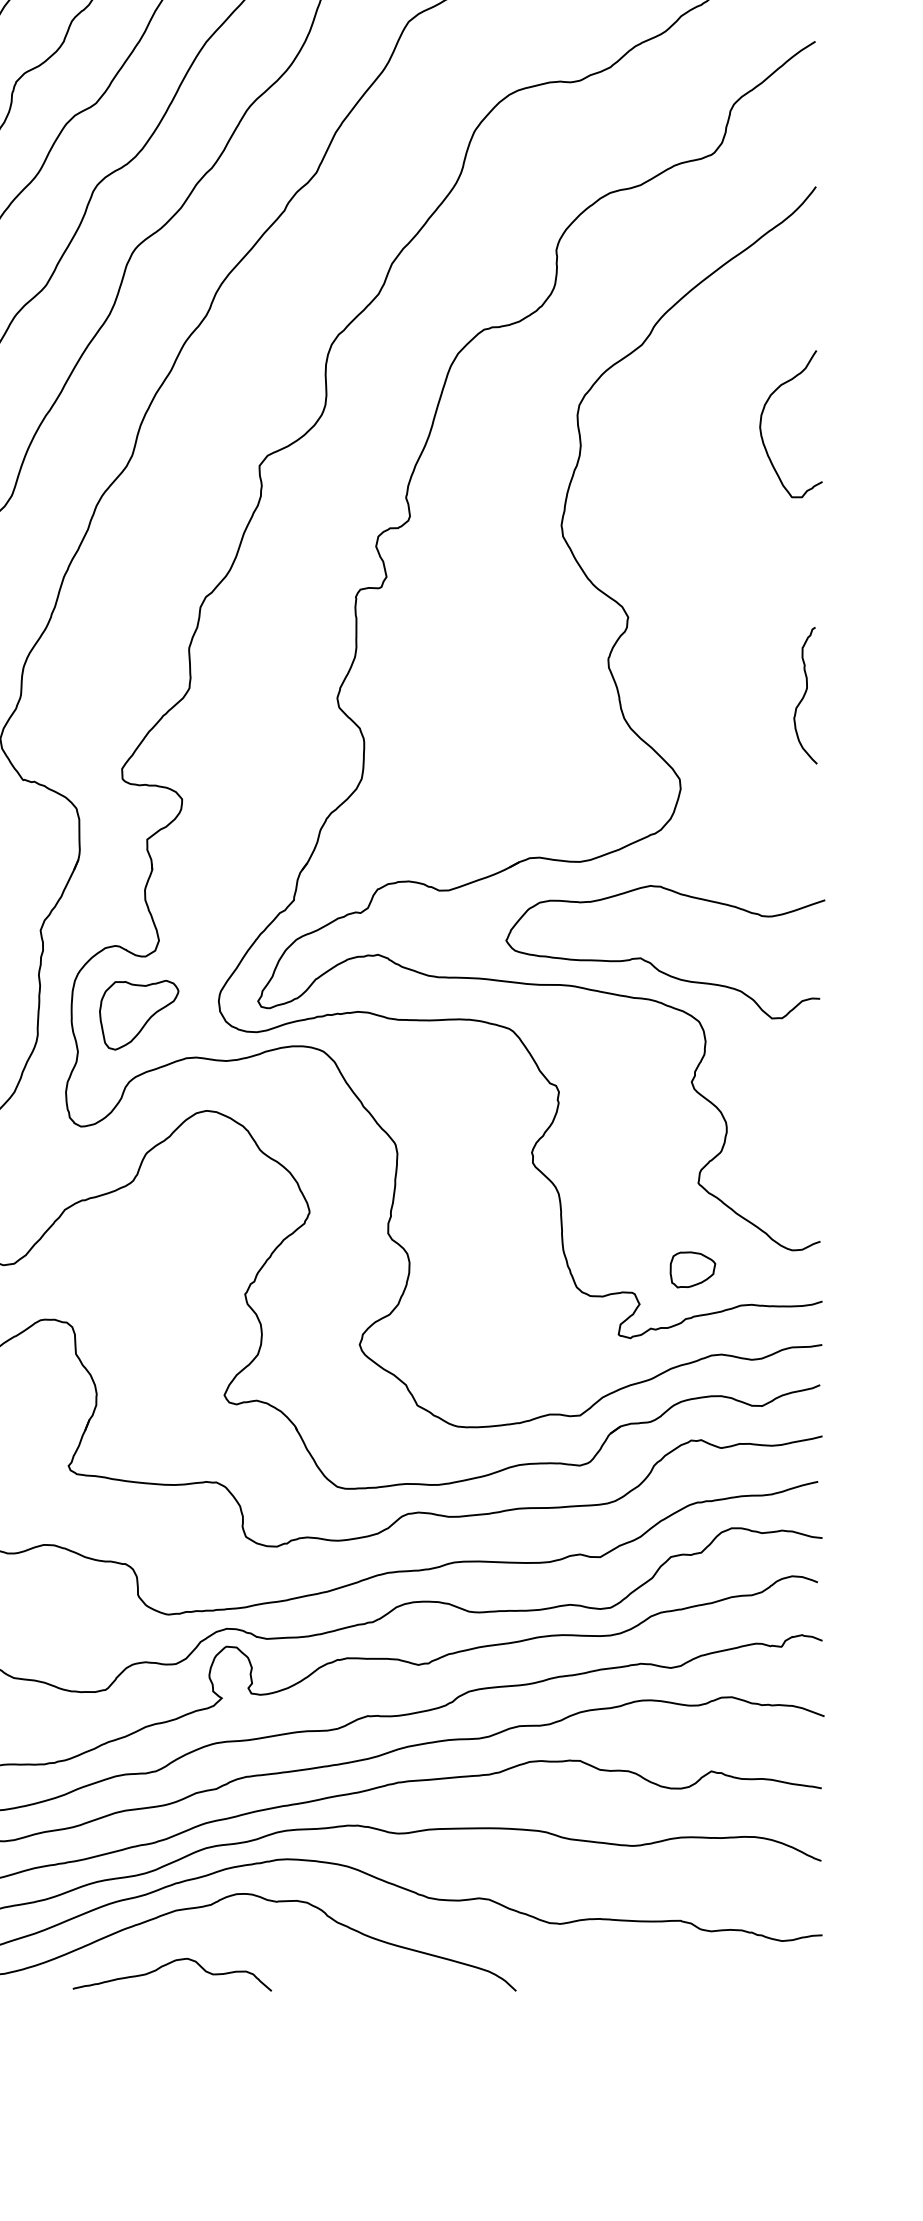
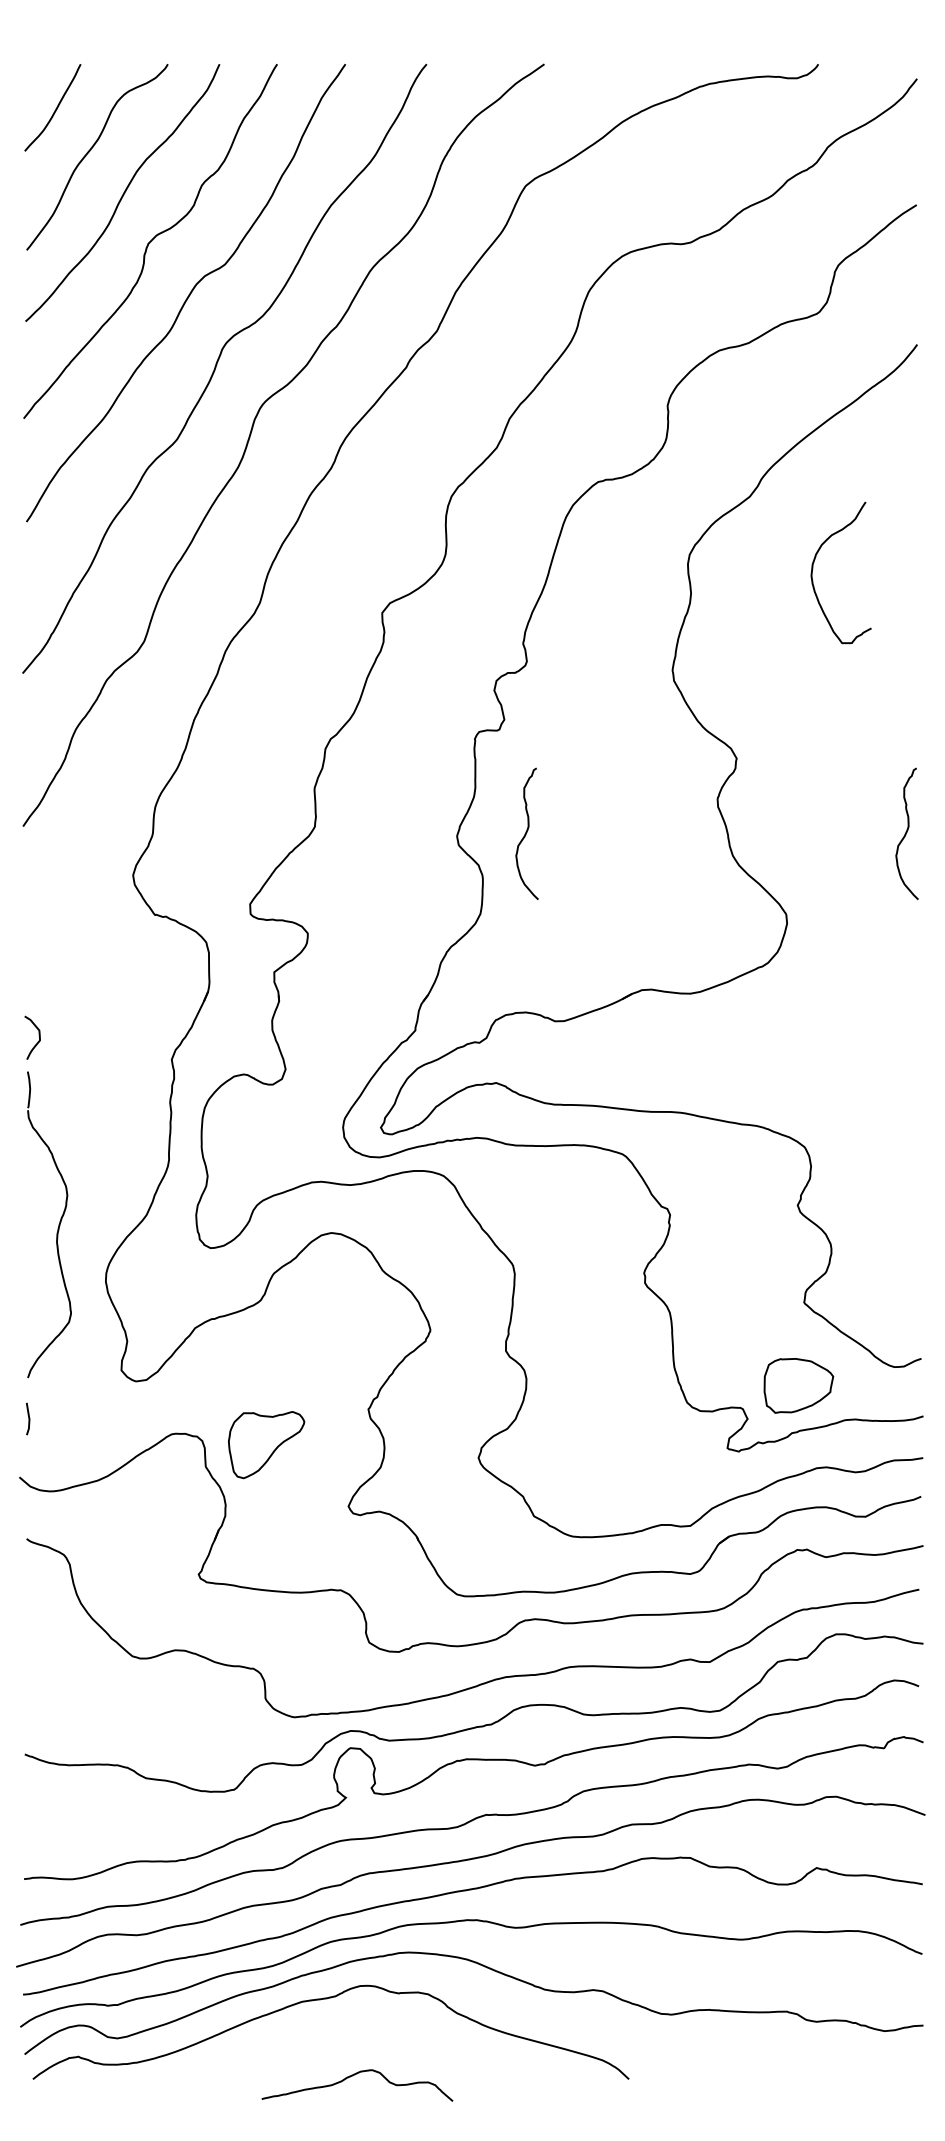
curve: (762, 420) -> (813, 569), moved
curve: (409, 695) -> (526, 833), added
curve: (654, 964) -> (761, 1092), removed
part: (139, 1015) -> (266, 1445), moved
part: (692, 1269) -> (798, 1385), size x1.6
curve: (167, 1965) -> (352, 2076), moved

